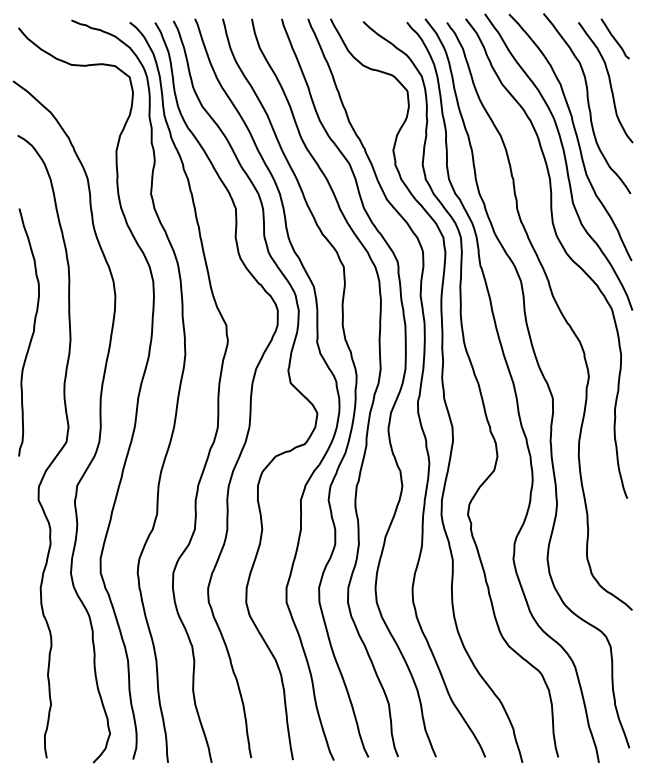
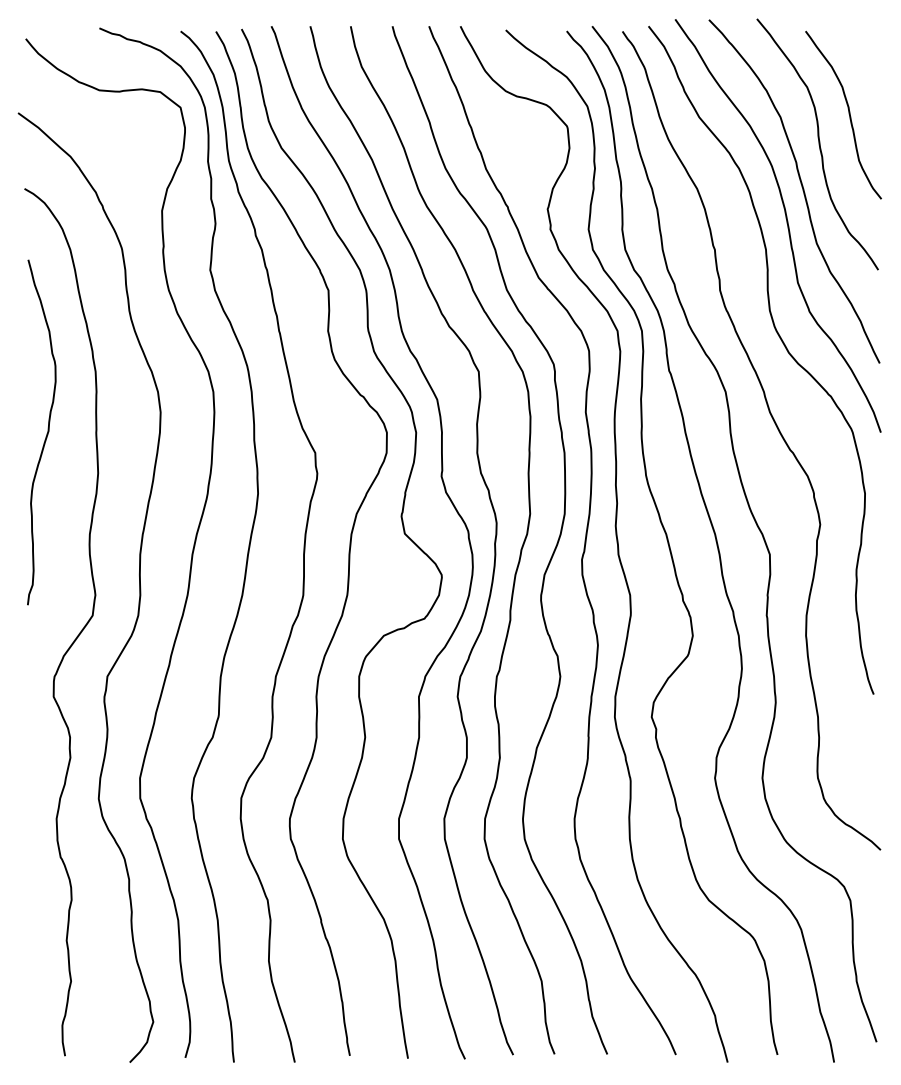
line: (614, 38) -> (855, 53), removed
curve: (32, 332) -> (46, 432), moved

